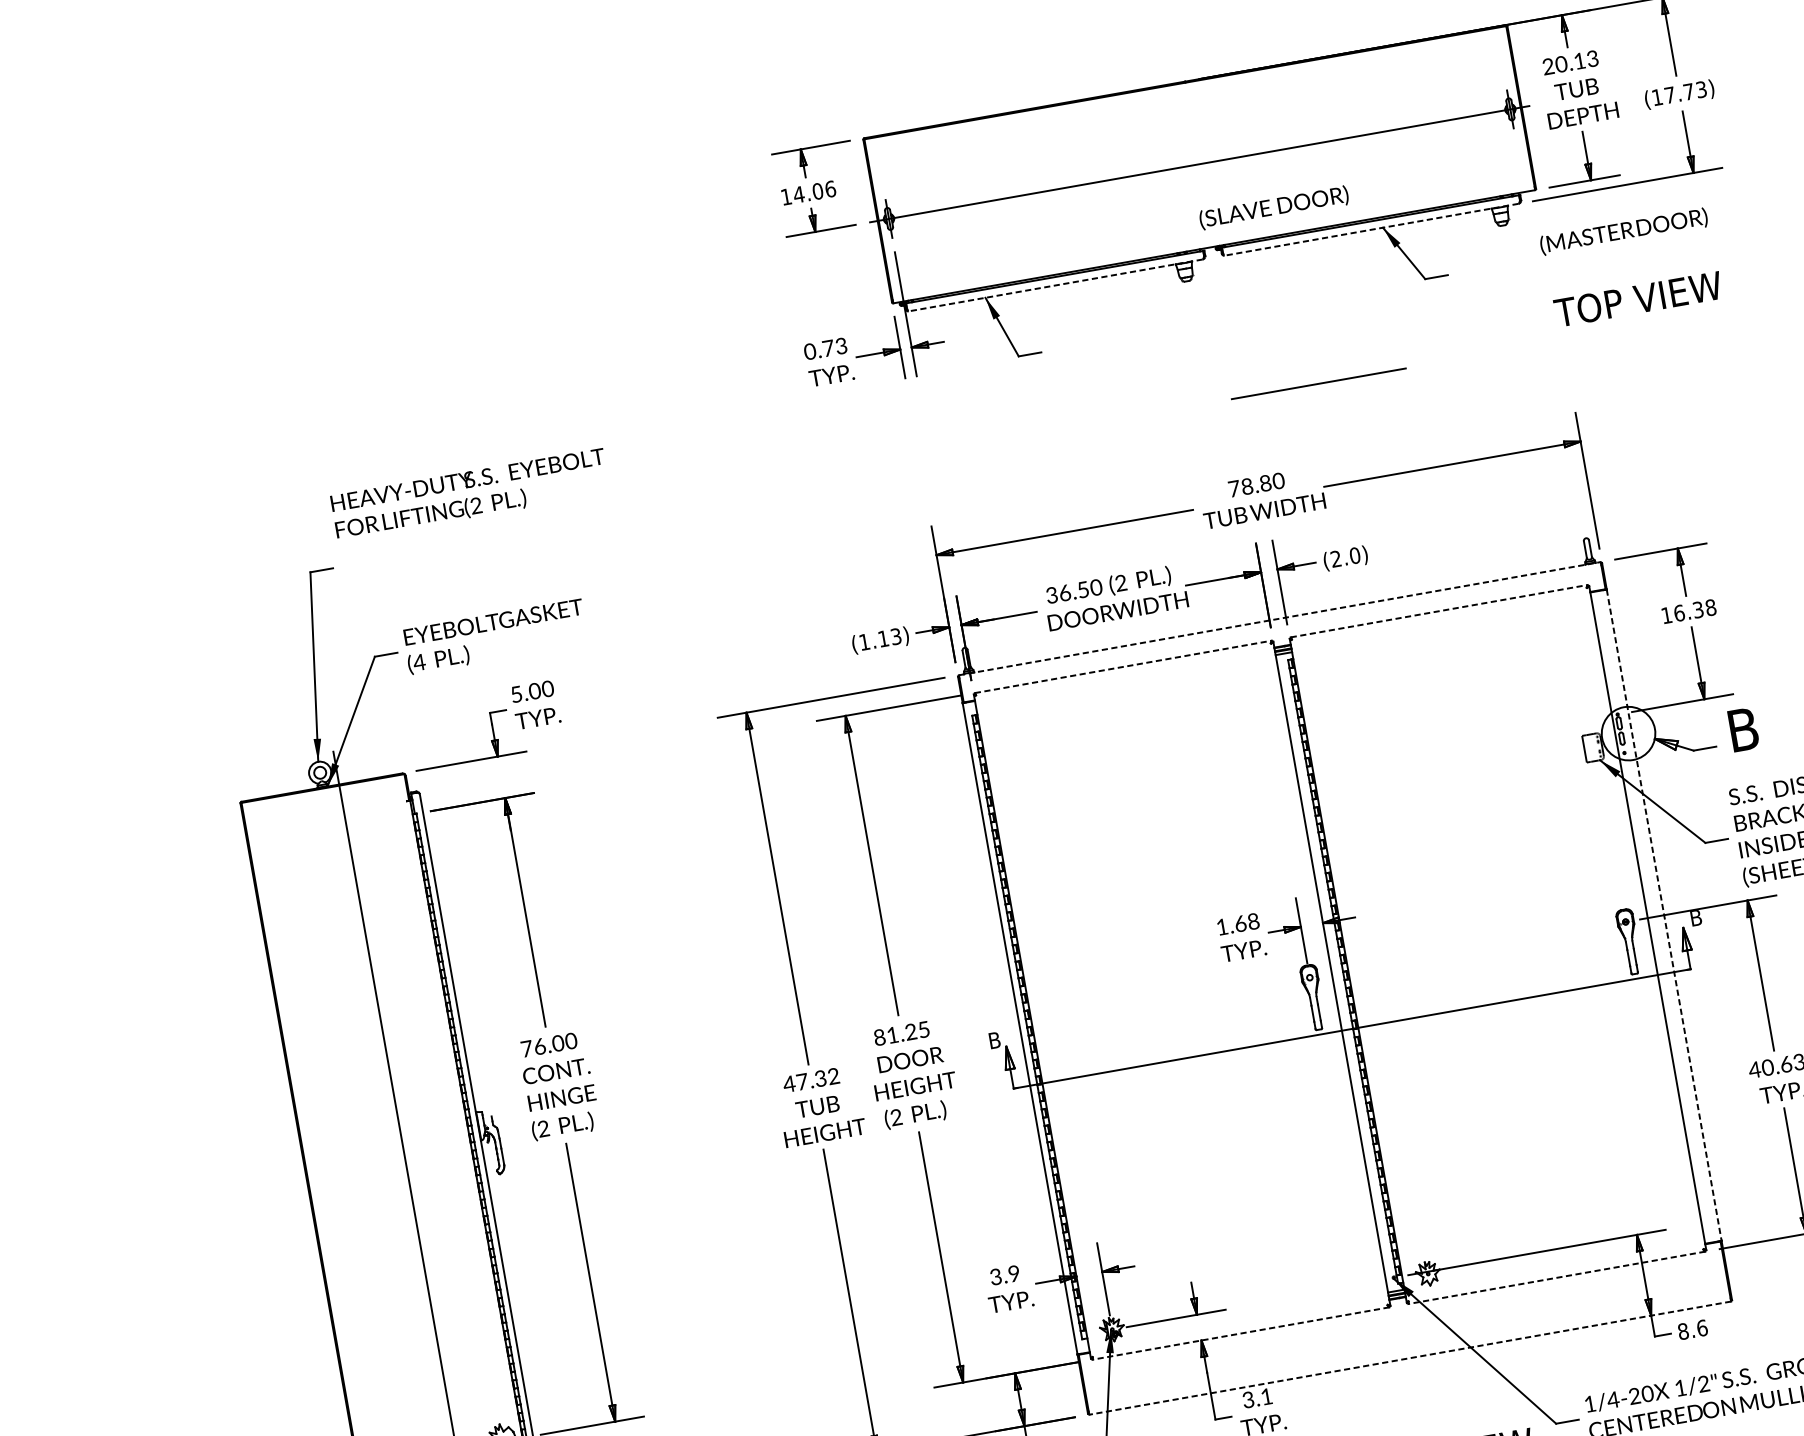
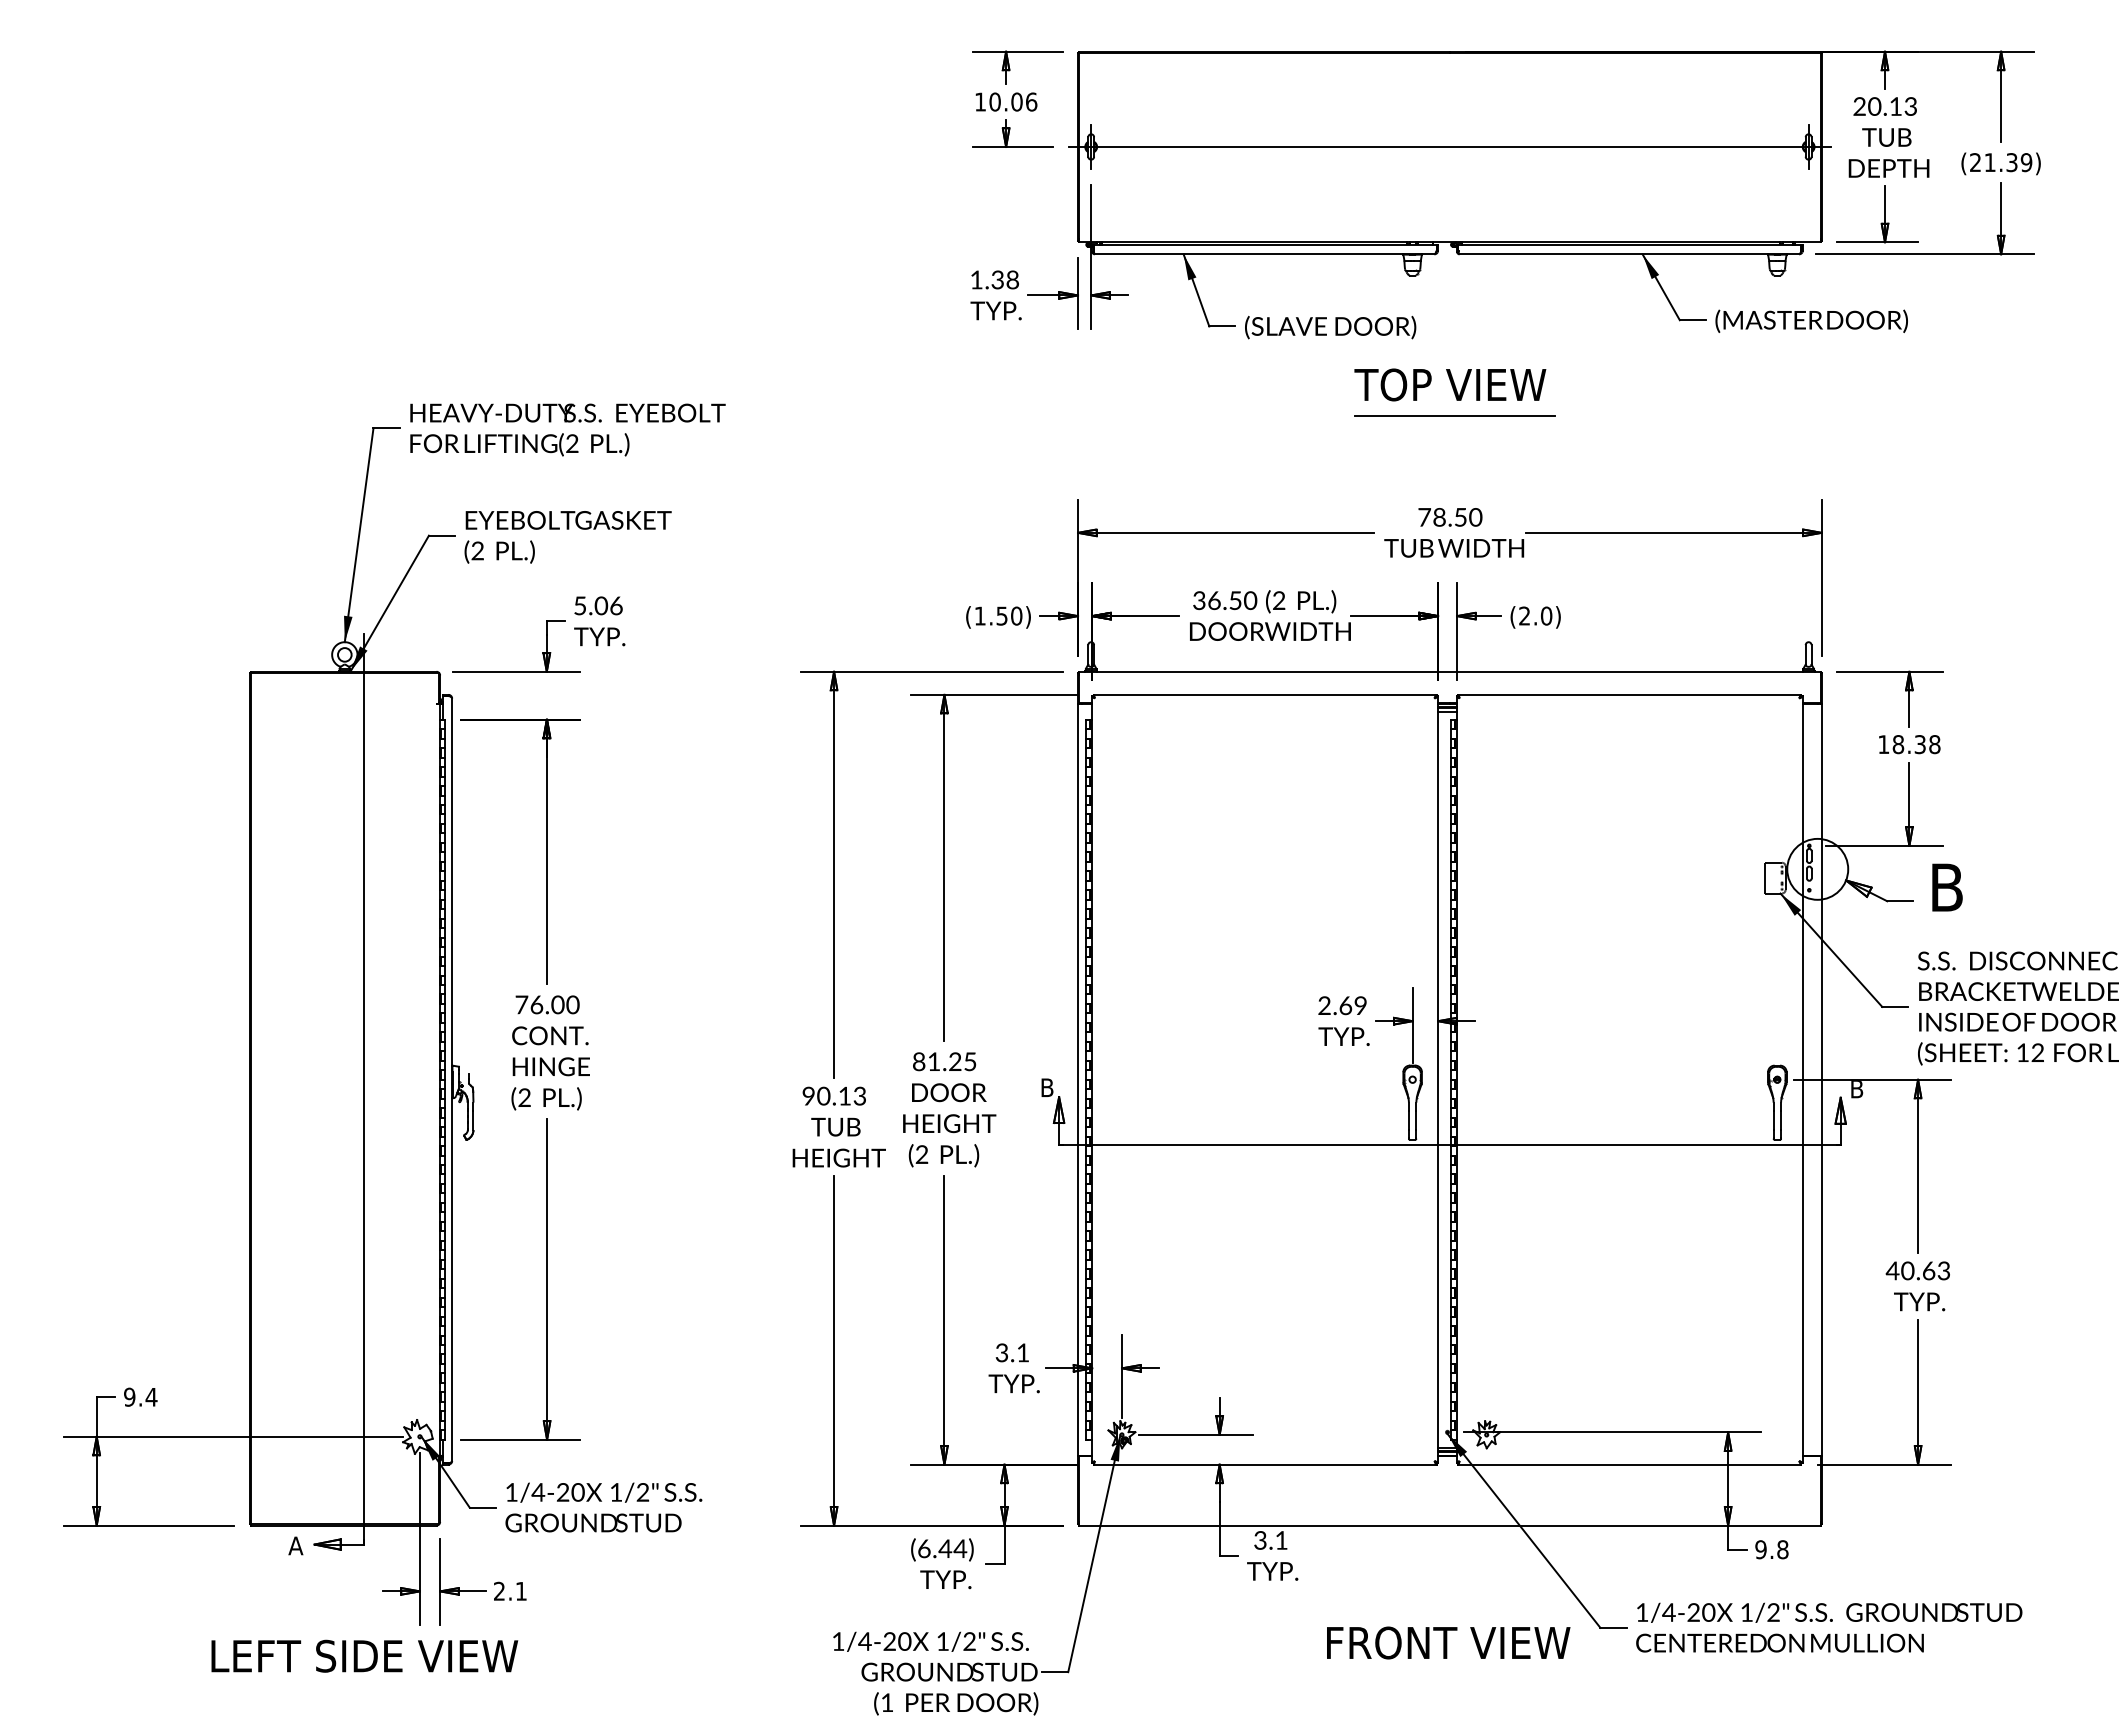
text: (1679, 93) -> (2001, 162), (17.73) -> (21.39)
text: (799, 194) -> (995, 101), 14.06 -> 10.06
text: (1273, 207) -> (1330, 327), moved
line: (1371, 229) -> (1629, 254), dashed -> solid
text: (1623, 230) -> (1811, 320), moved
line: (1055, 285) -> (1264, 254), dashed -> solid
text: (1638, 298) -> (1450, 384), moved
text: (825, 348) -> (994, 279), 0.73 -> 1.38
line: (1318, 383) -> (1454, 415), moved
text: (1265, 483) -> (1460, 517), 78.80 -> 78.50
text: (469, 494) -> (567, 429), moved
line: (1438, 610) -> (1629, 694), dashed -> solid
text: (1679, 613) -> (1898, 744), 16.38 -> 18.38
line: (1279, 618) -> (1449, 671), dashed -> solid
text: (889, 637) -> (1009, 615), (1.13) -> (1.50)
text: (419, 662) -> (477, 550), (4 -> (2
line: (1123, 666) -> (1265, 694), dashed -> solid
text: (547, 688) -> (616, 605), 5.00 -> 5.06
line: (1663, 915) -> (1821, 1079), dashed -> solid
text: (1237, 924) -> (1342, 1005), 1.68 -> 2.69
text: (810, 1079) -> (833, 1095), 47.32 -> 90.13
text: (1013, 1273) -> (1022, 1352), 3.9 -> 3.1
line: (1556, 1277) -> (1629, 1464), dashed -> solid
text: (1692, 1329) -> (1771, 1549), 8.6 -> 9.8
line: (1241, 1333) -> (1265, 1464), dashed -> solid
line: (1409, 1358) -> (1449, 1525), dashed -> solid

